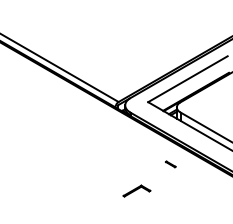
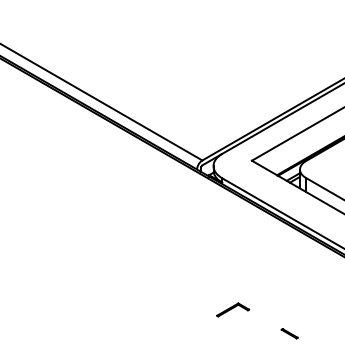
part: (170, 164) -> (289, 333), moved
part: (136, 191) -> (232, 310), size x0.71

